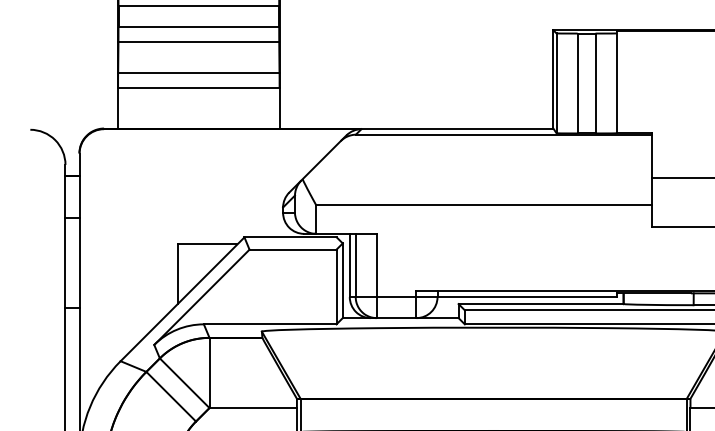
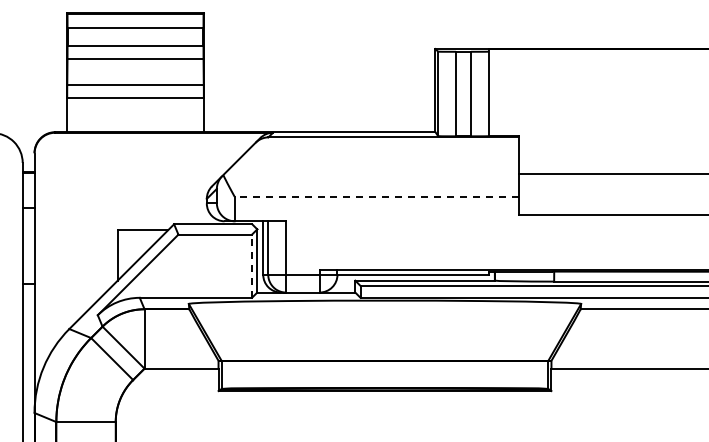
line: (483, 204) -> (376, 196), solid -> dashed
line: (337, 287) -> (252, 266), solid -> dashed

